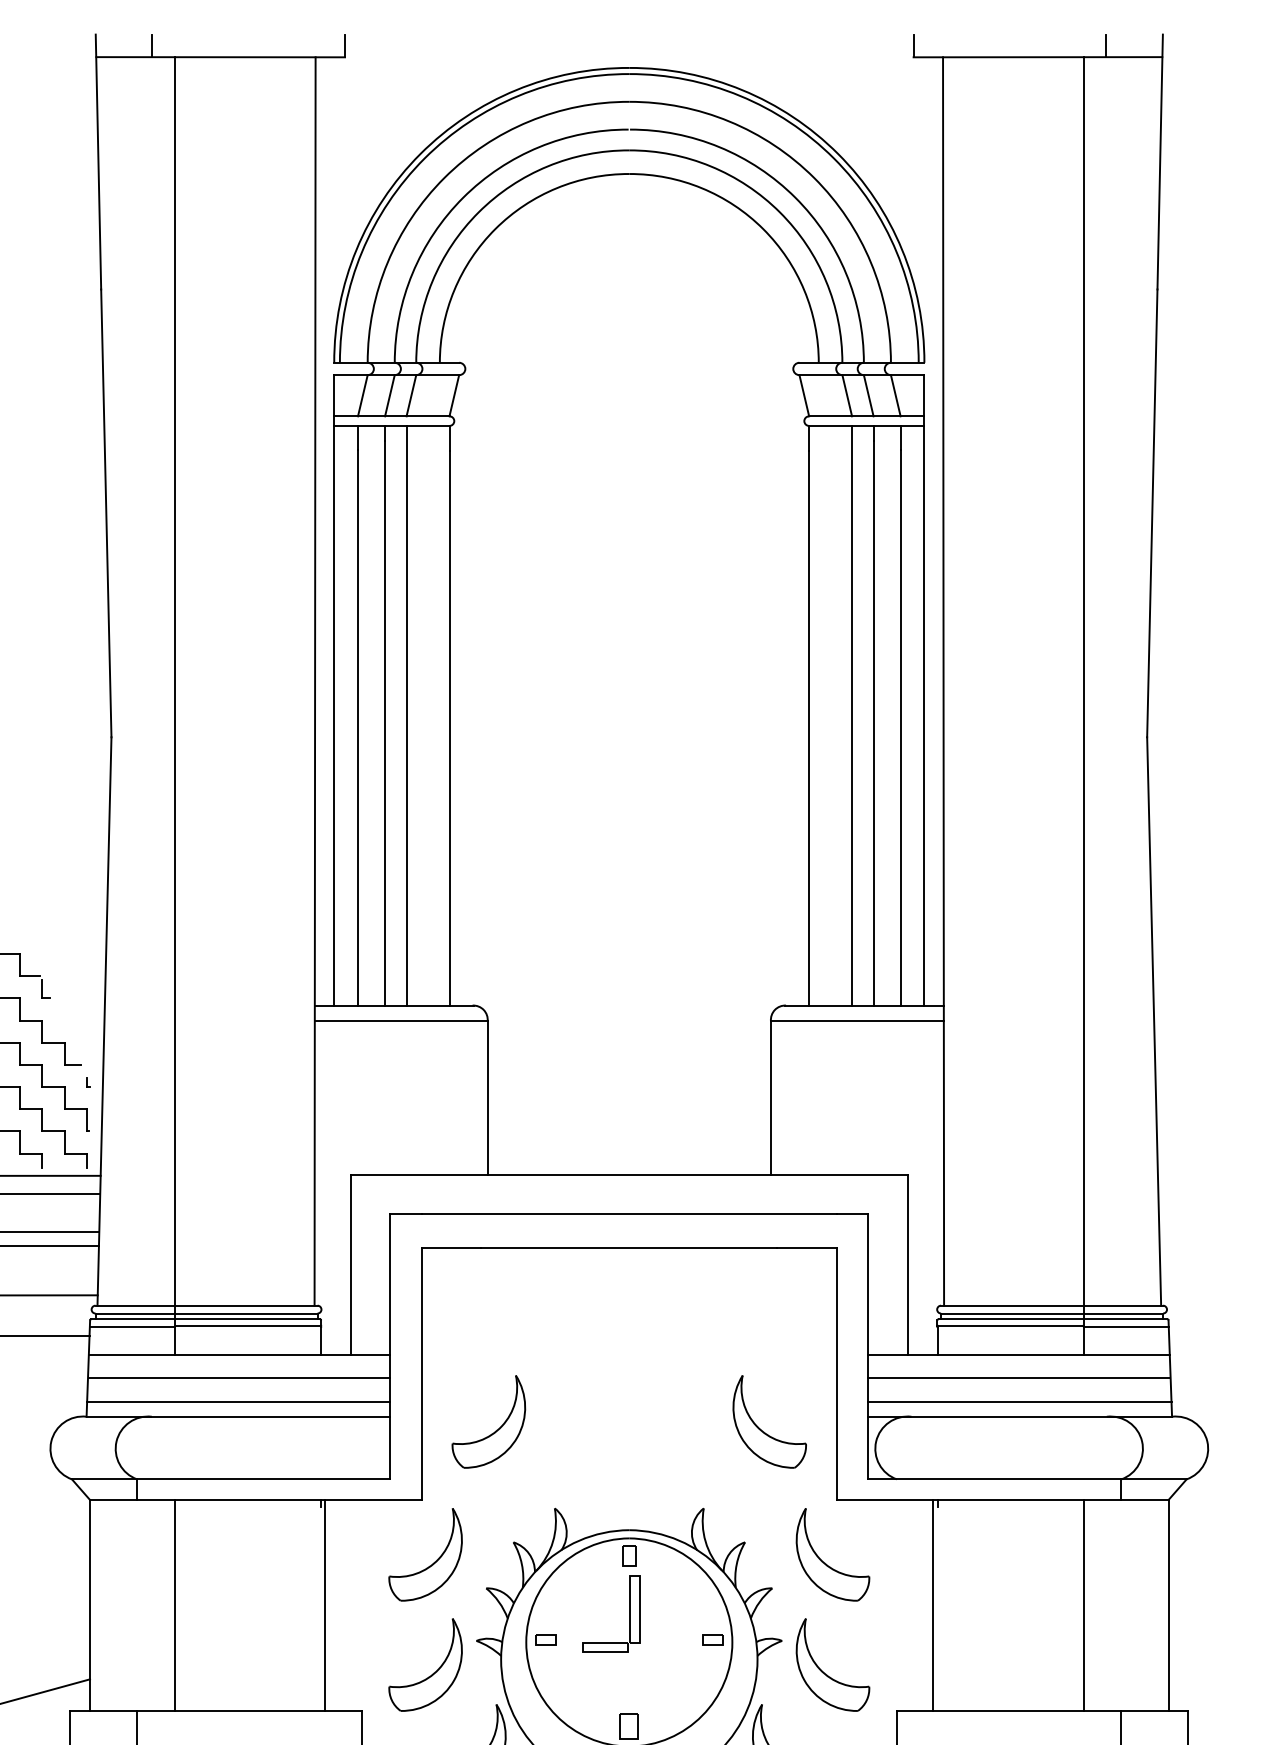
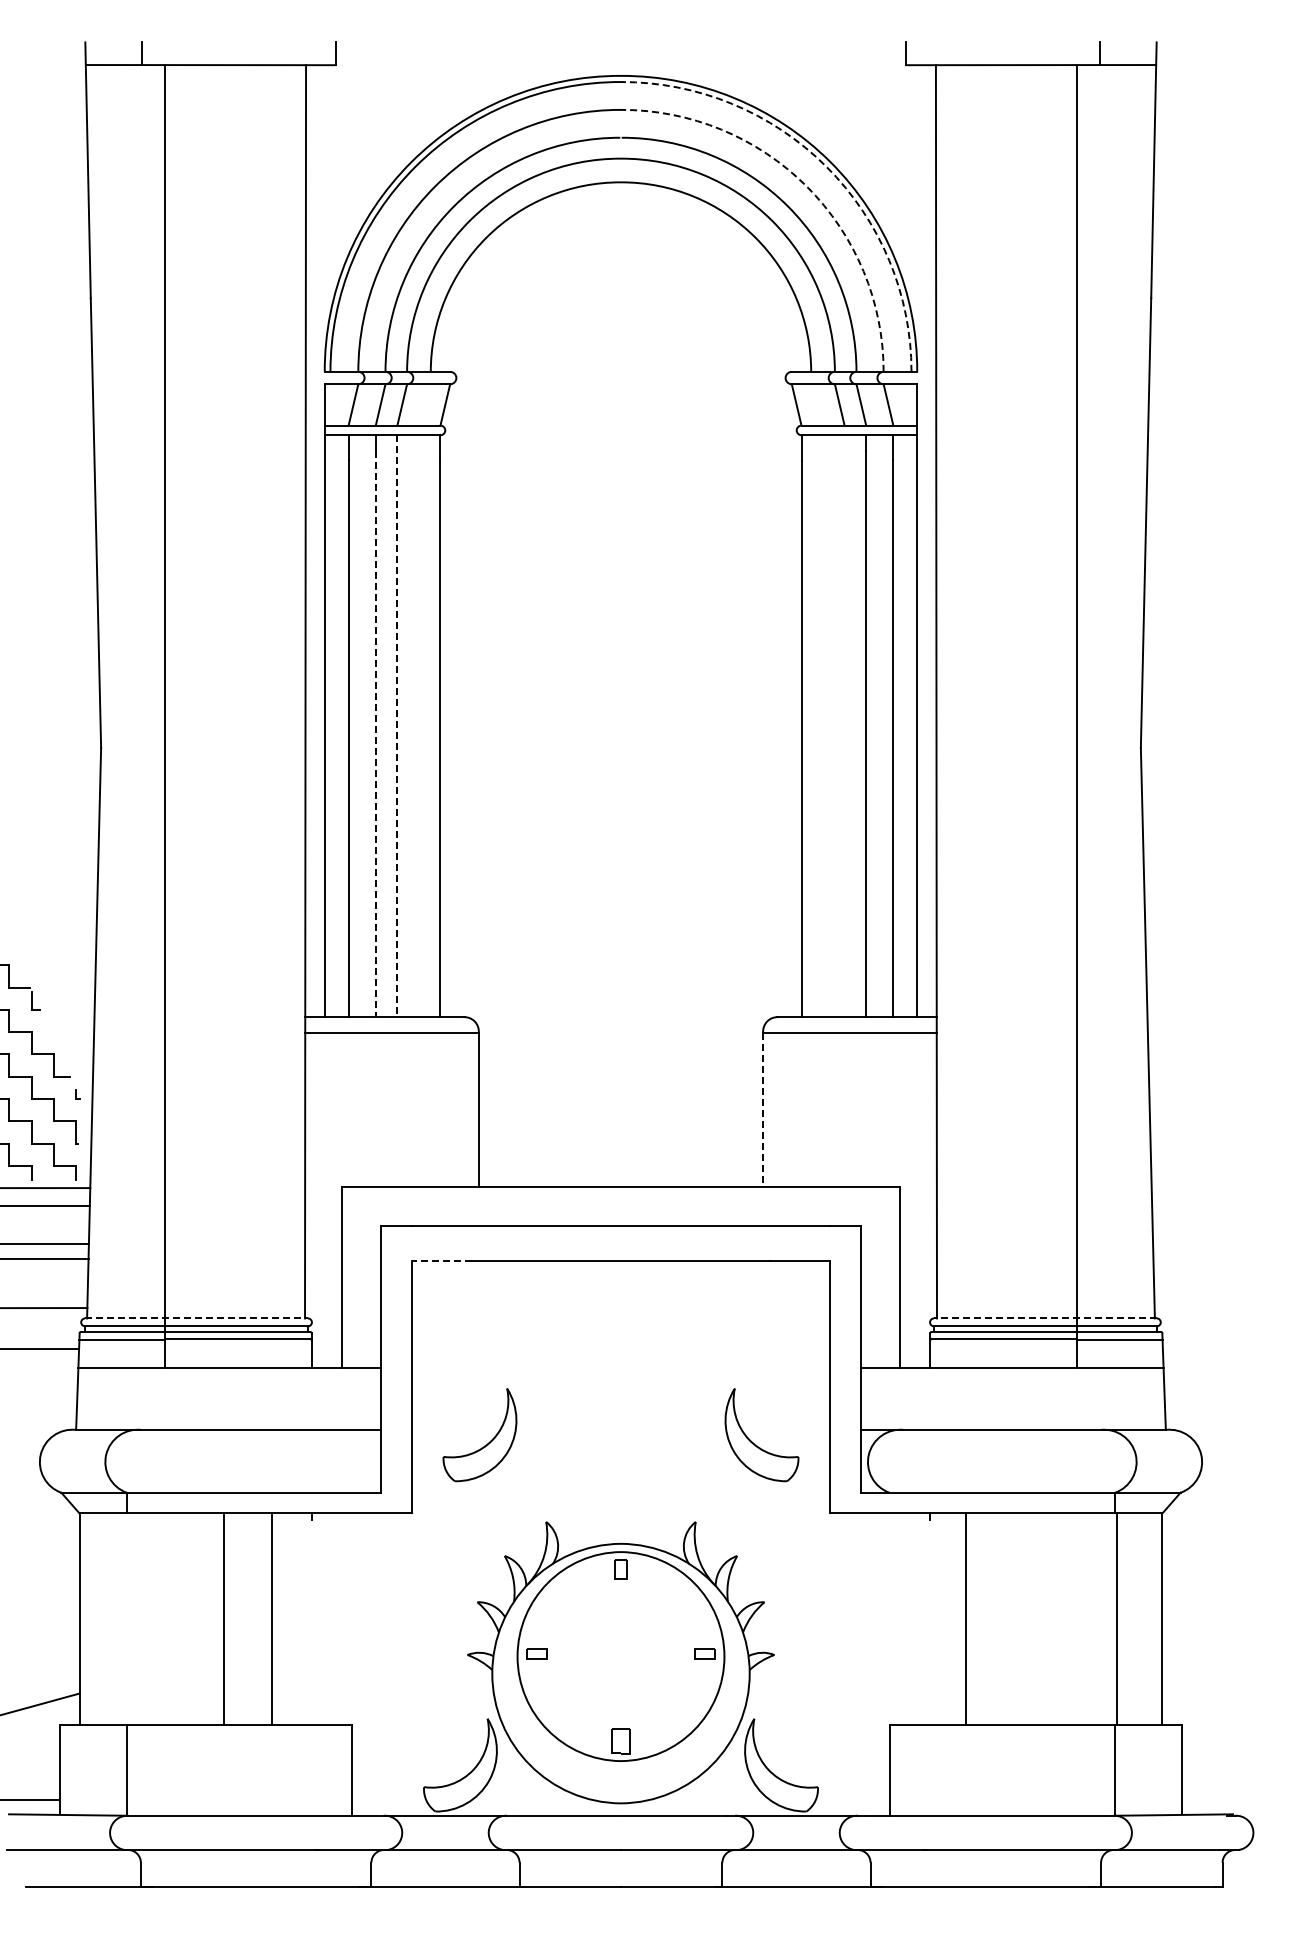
arc: (834, 158) -> (826, 166), solid -> dashed
arc: (814, 178) -> (806, 186), solid -> dashed
line: (406, 716) -> (397, 726), solid -> dashed
line: (851, 716) -> (844, 726), removed
line: (384, 724) -> (375, 734), solid -> dashed
line: (771, 1097) -> (763, 1109), solid -> dashed
line: (451, 1247) -> (442, 1260), solid -> dashed
line: (207, 1305) -> (197, 1318), solid -> dashed
line: (1051, 1305) -> (1044, 1318), solid -> dashed
line: (239, 1377) -> (229, 1390), removed
line: (1019, 1377) -> (1012, 1390), removed
line: (238, 1402) -> (228, 1415), removed
line: (1020, 1402) -> (1013, 1415), removed
part: (430, 1564) -> (421, 1578), removed
part: (828, 1564) -> (820, 1578), removed
line: (174, 1605) -> (223, 1619), moved
line: (325, 1605) -> (271, 1619), moved
line: (933, 1605) -> (966, 1619), moved
line: (1084, 1605) -> (1117, 1619), moved
part: (629, 1613) -> (621, 1627), removed
part: (432, 1673) -> (423, 1687), removed
part: (826, 1673) -> (818, 1687), removed

